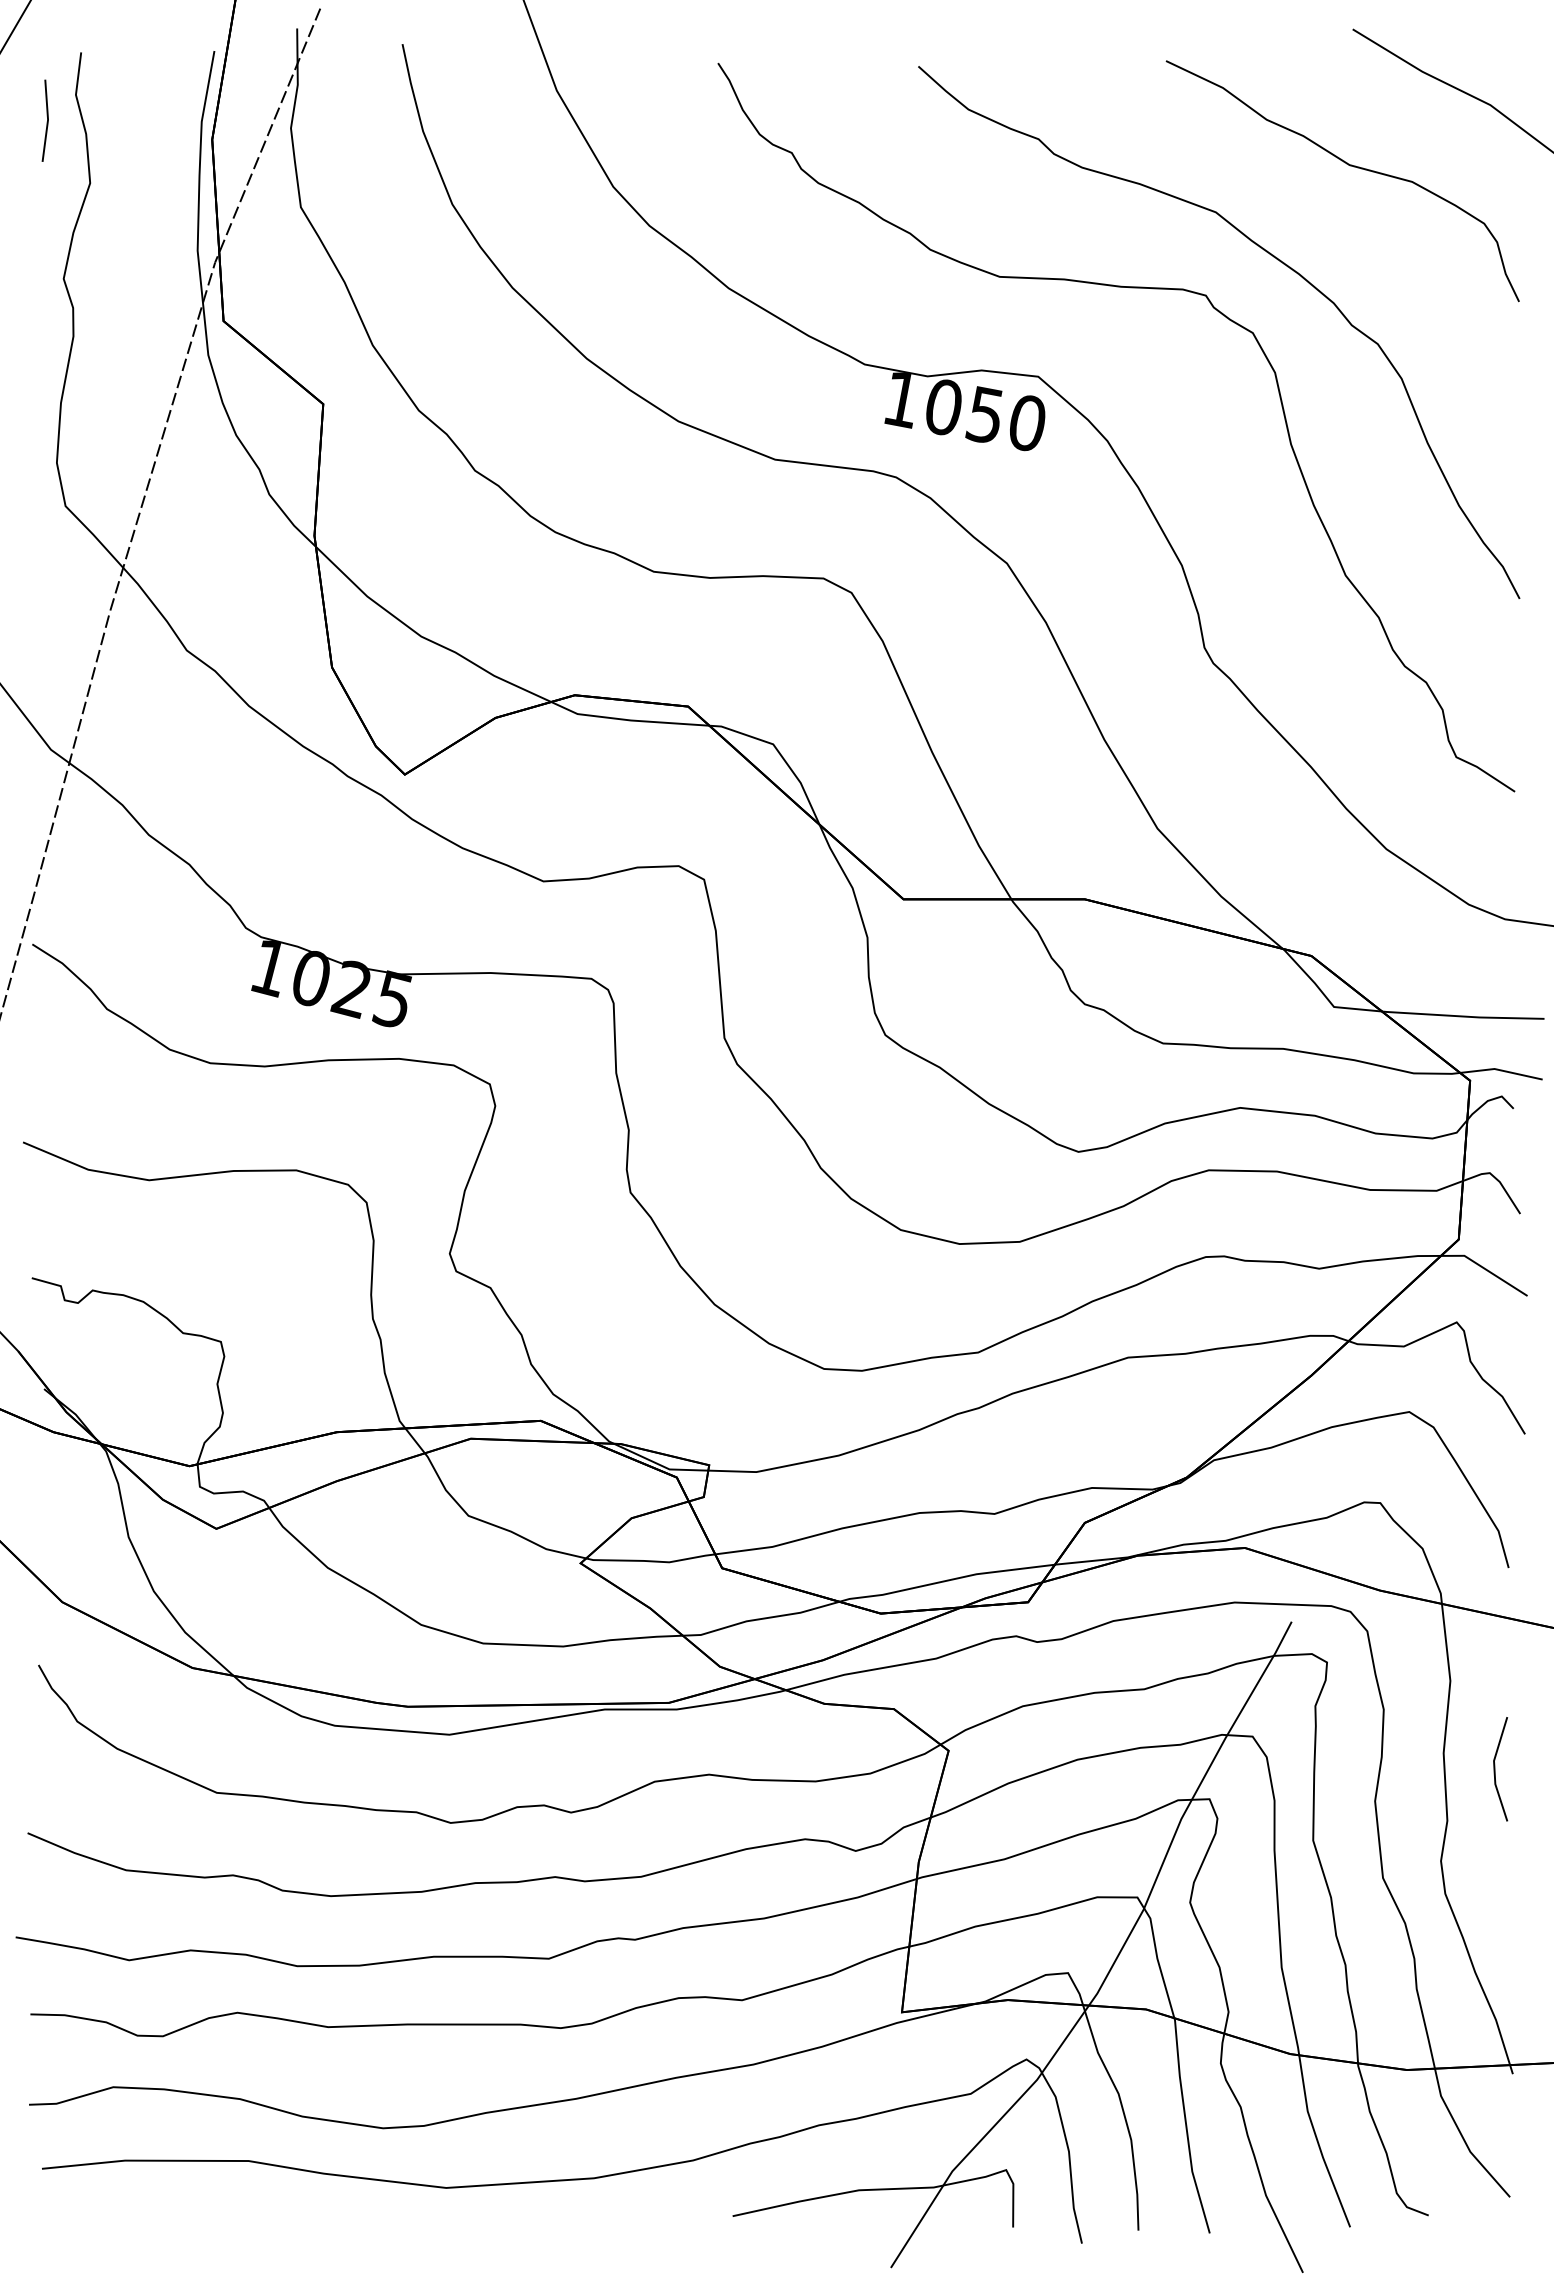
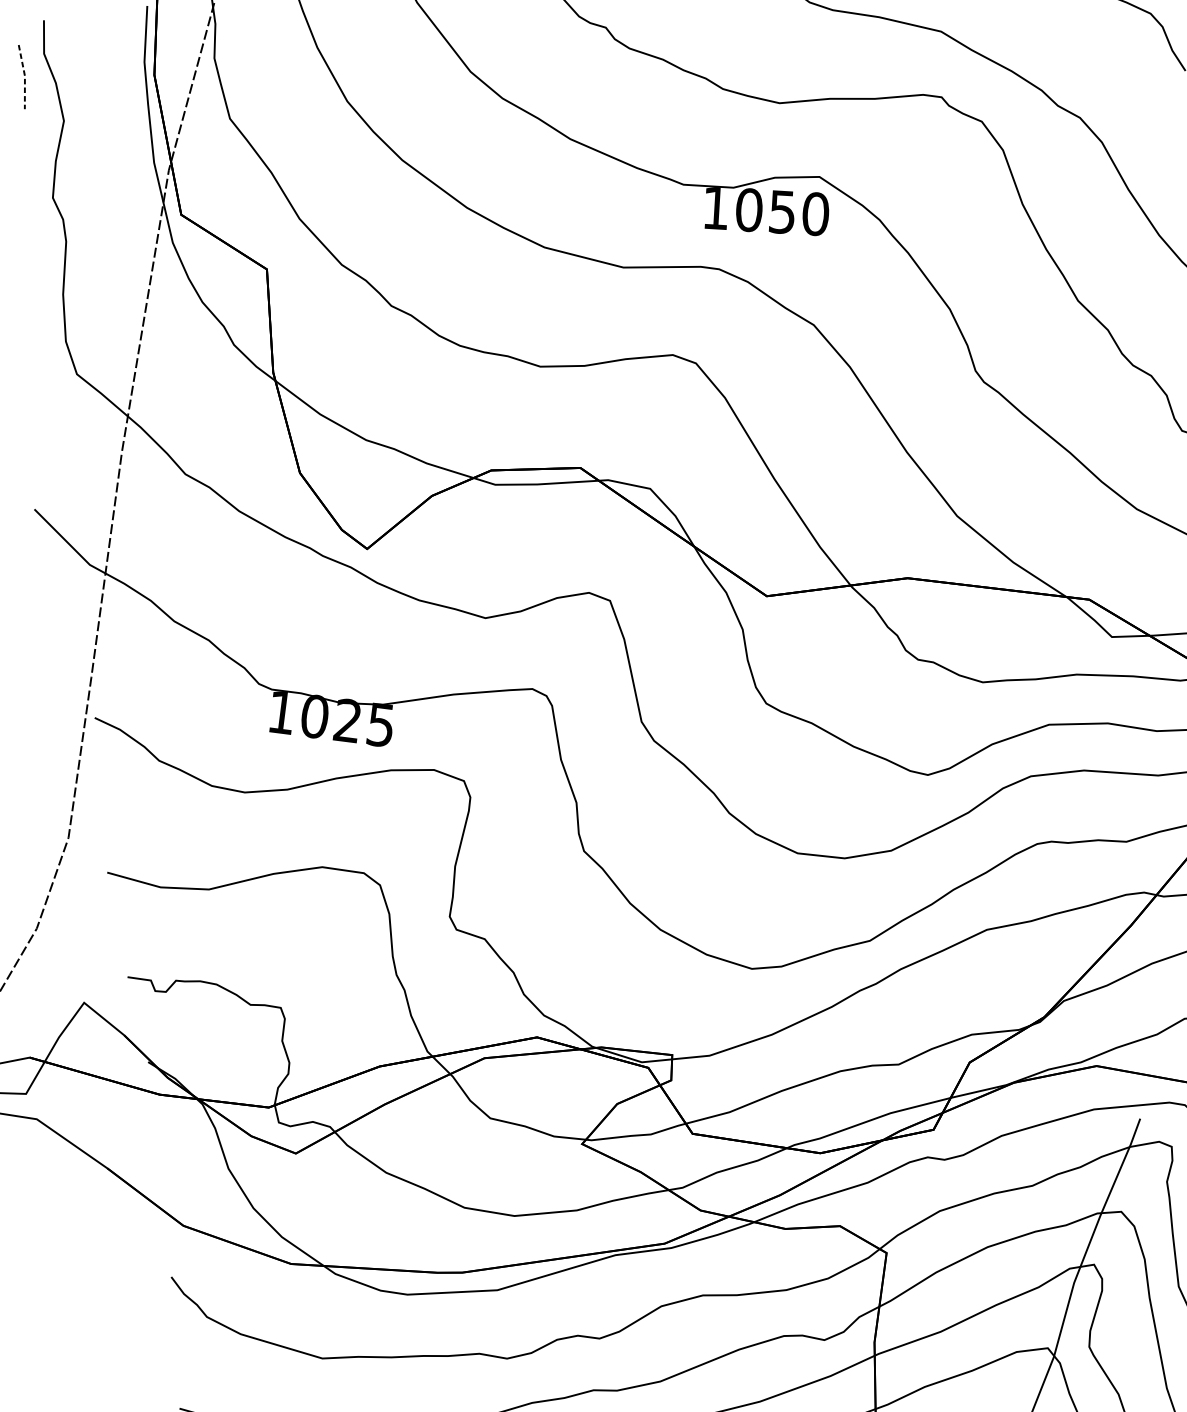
line: (47, 120) -> (24, 76), solid -> dashed

